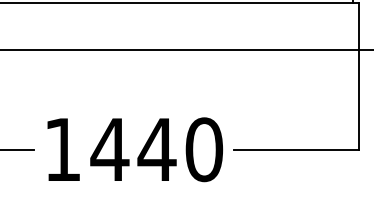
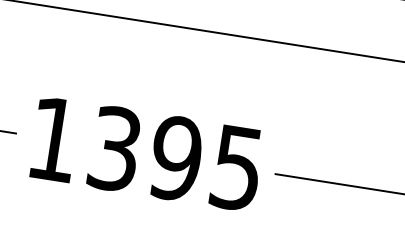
text: (156, 149) -> (175, 158), 1440 -> 1395

